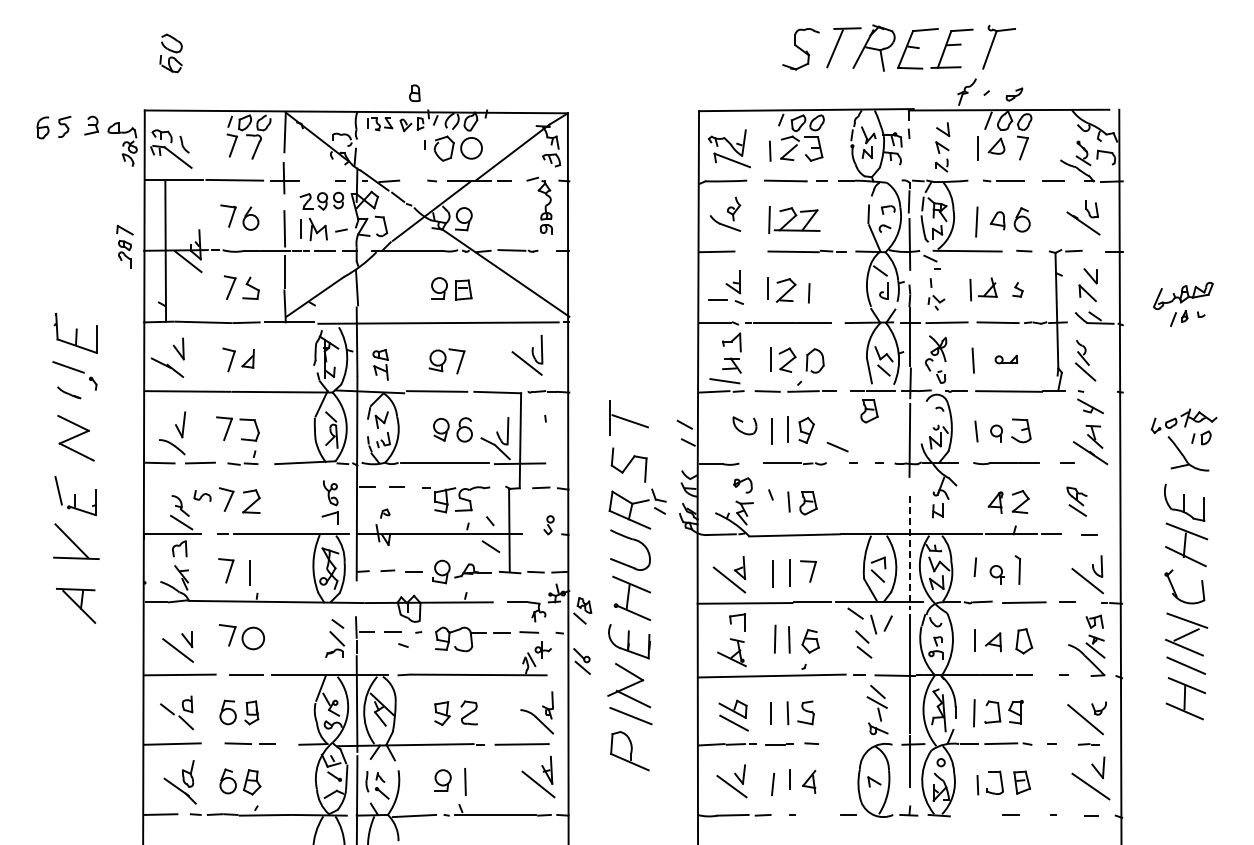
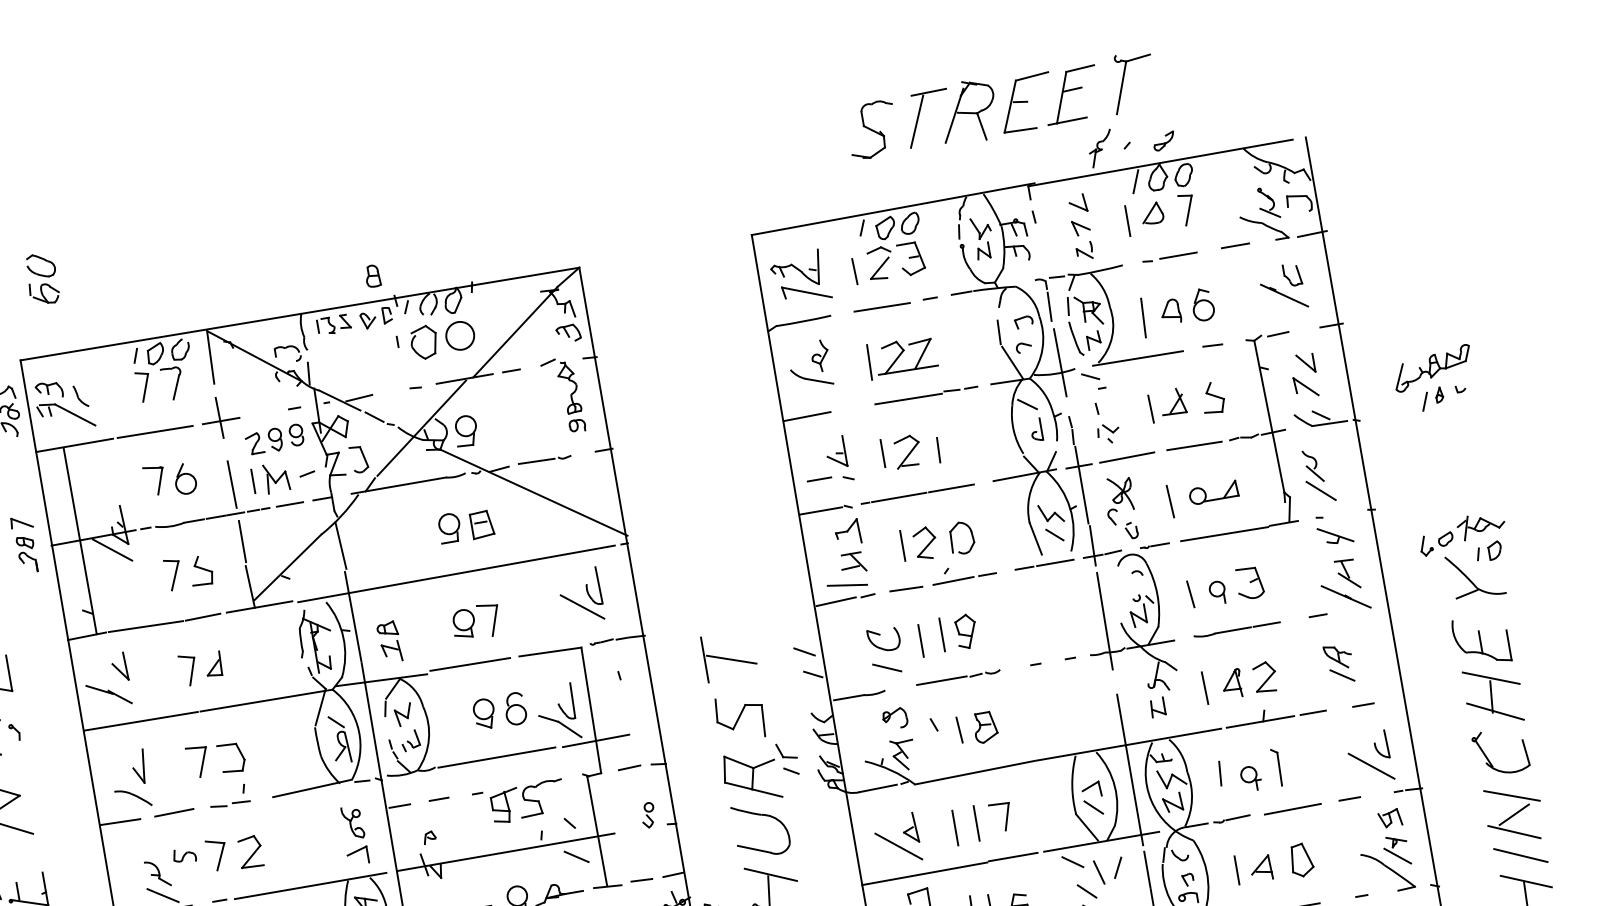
part: (1017, 289) -> (1212, 397), size x1.67
part: (1006, 359) -> (1213, 492), size x1.67
part: (869, 411) -> (1045, 592), removed
line: (837, 446) -> (886, 667), moved
line: (974, 502) -> (1204, 688), added
line: (909, 553) -> (1130, 770), dashed -> solid

